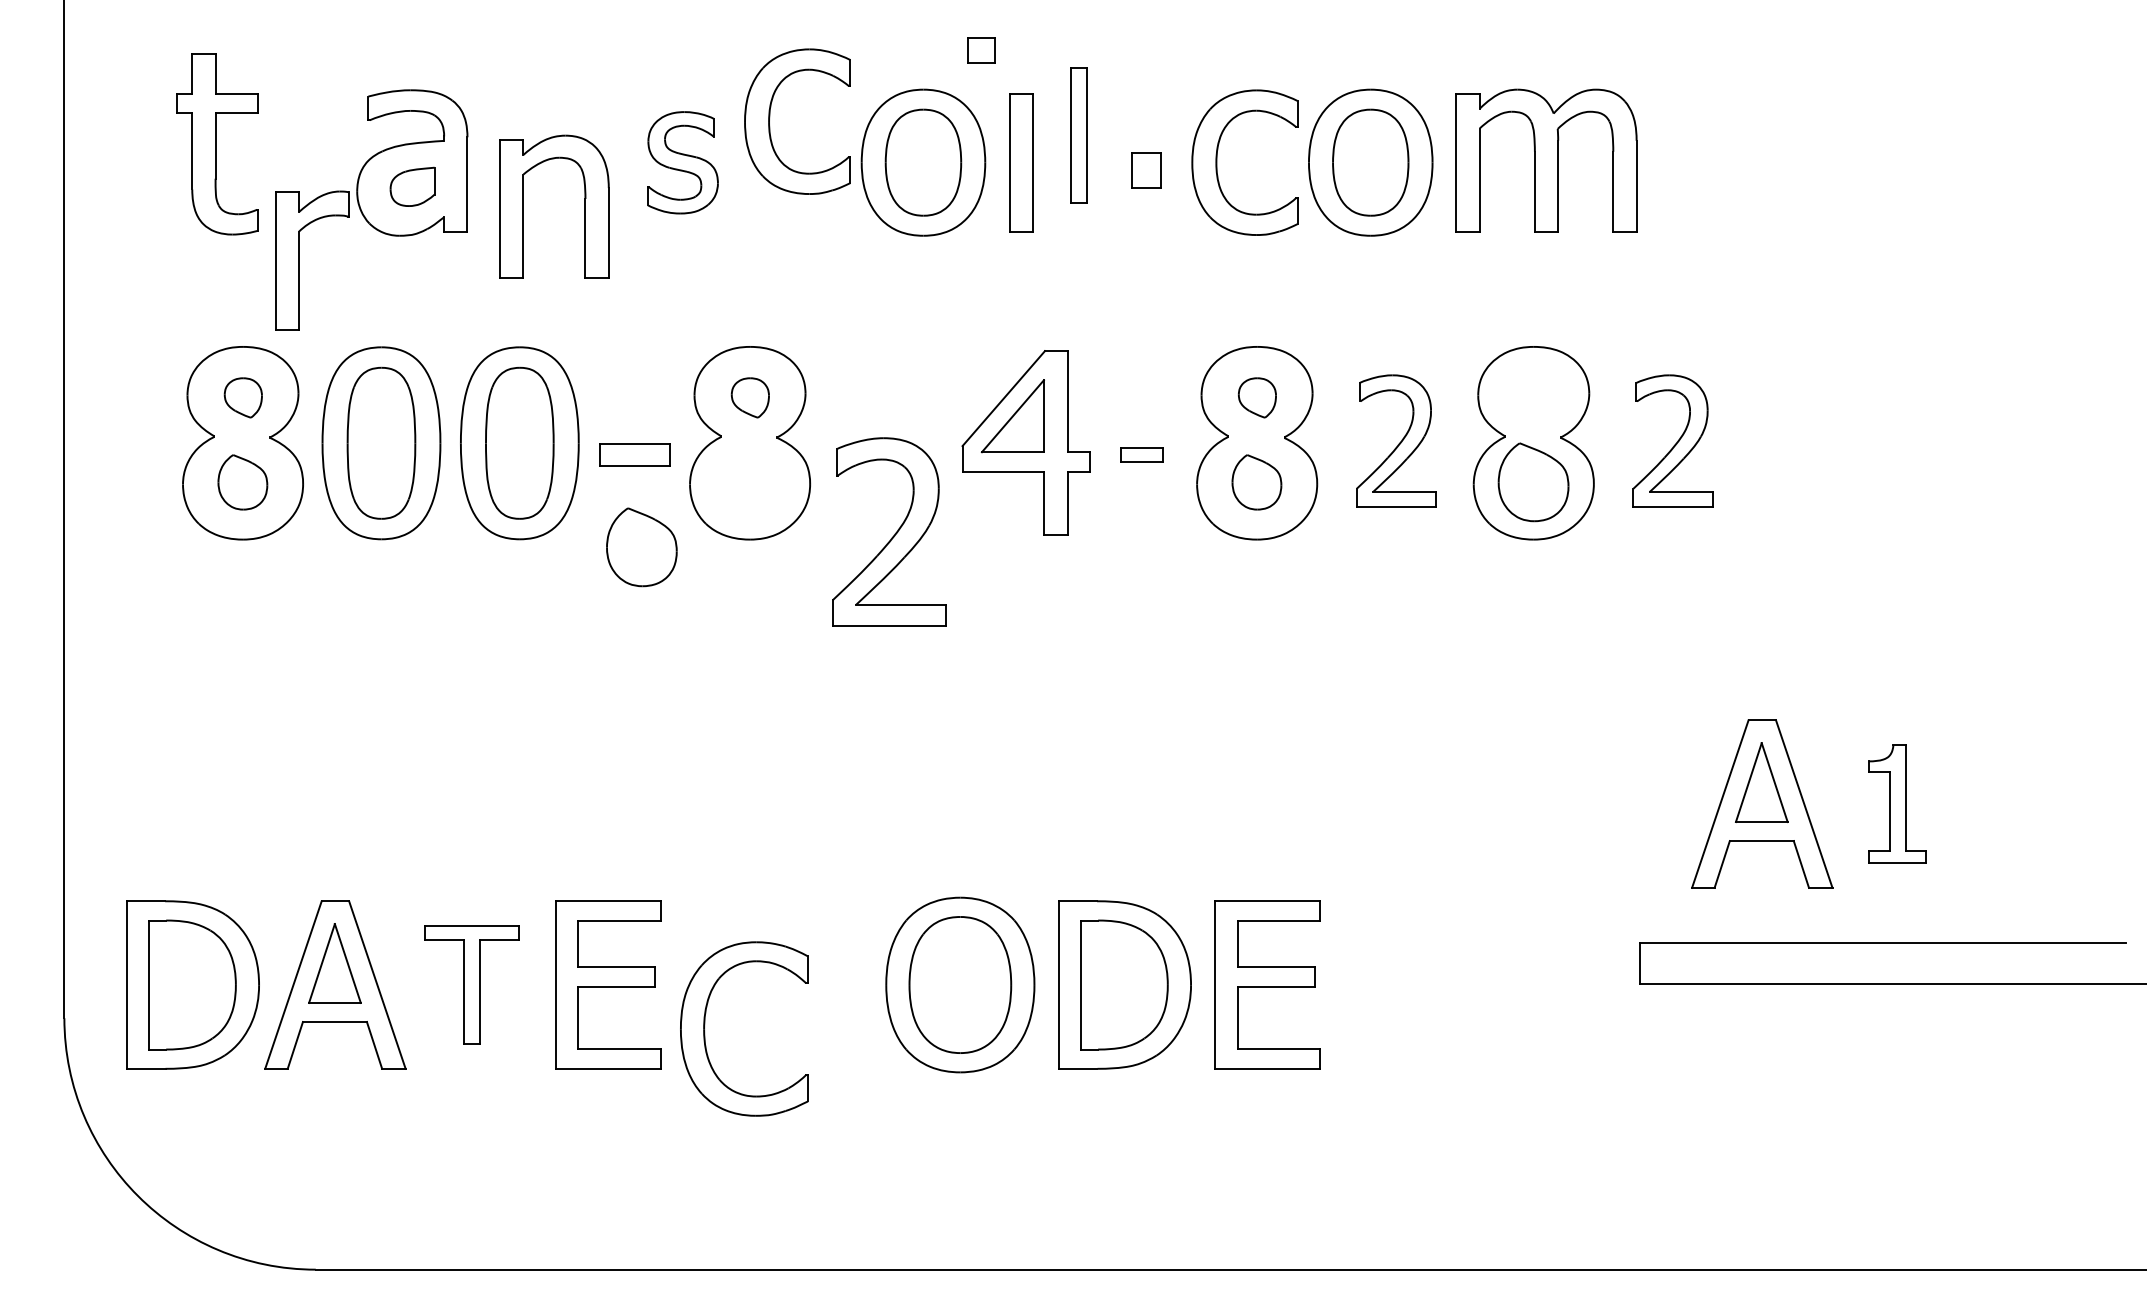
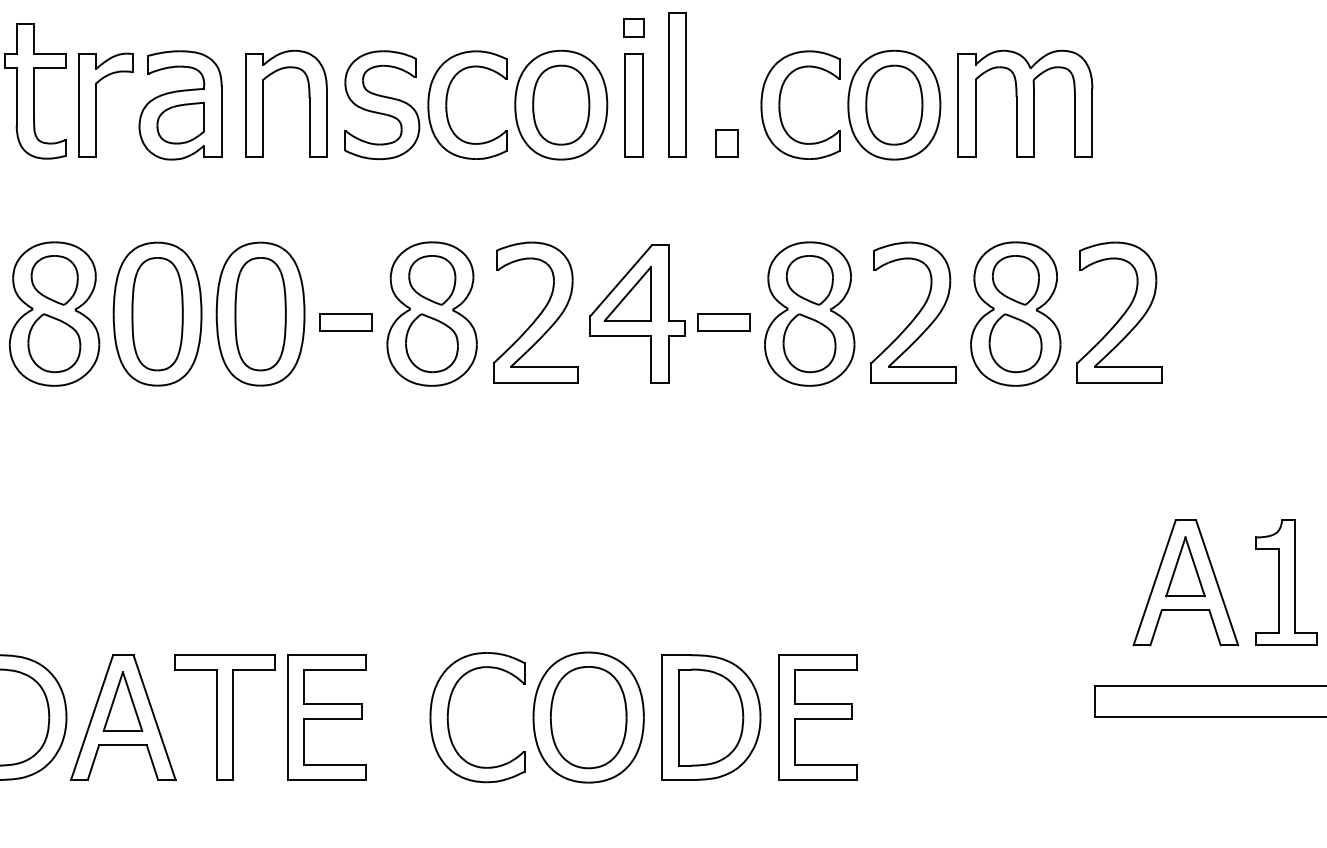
part: (981, 50) -> (634, 27), moved
part: (770, 117) -> (447, 102), moved
part: (1079, 135) -> (677, 84), size x1.43
part: (682, 162) -> (381, 105), size x1.43
part: (1146, 170) -> (727, 143), moved
part: (412, 186) -> (180, 122), size x1.43
part: (584, 206) -> (308, 103), moved
part: (299, 260) -> (96, 105), moved
part: (243, 397) -> (54, 280), size x1.67
part: (750, 397) -> (432, 280), size x1.67
part: (1257, 397) -> (810, 280), size x1.67
part: (1533, 397) -> (1015, 280), added
part: (1396, 440) -> (913, 312), size x1.43
part: (1672, 440) -> (1119, 312), size x1.43
part: (1141, 454) -> (723, 322), size x1.67
part: (242, 482) -> (54, 343), size x1.43
part: (1256, 482) -> (809, 343), size x1.43
part: (889, 531) -> (535, 312), moved
part: (641, 547) -> (431, 343), moved
part: (1897, 803) -> (1286, 582), size x1.43
part: (471, 984) -> (224, 717), size x1.43
part: (705, 1025) -> (448, 714), moved

